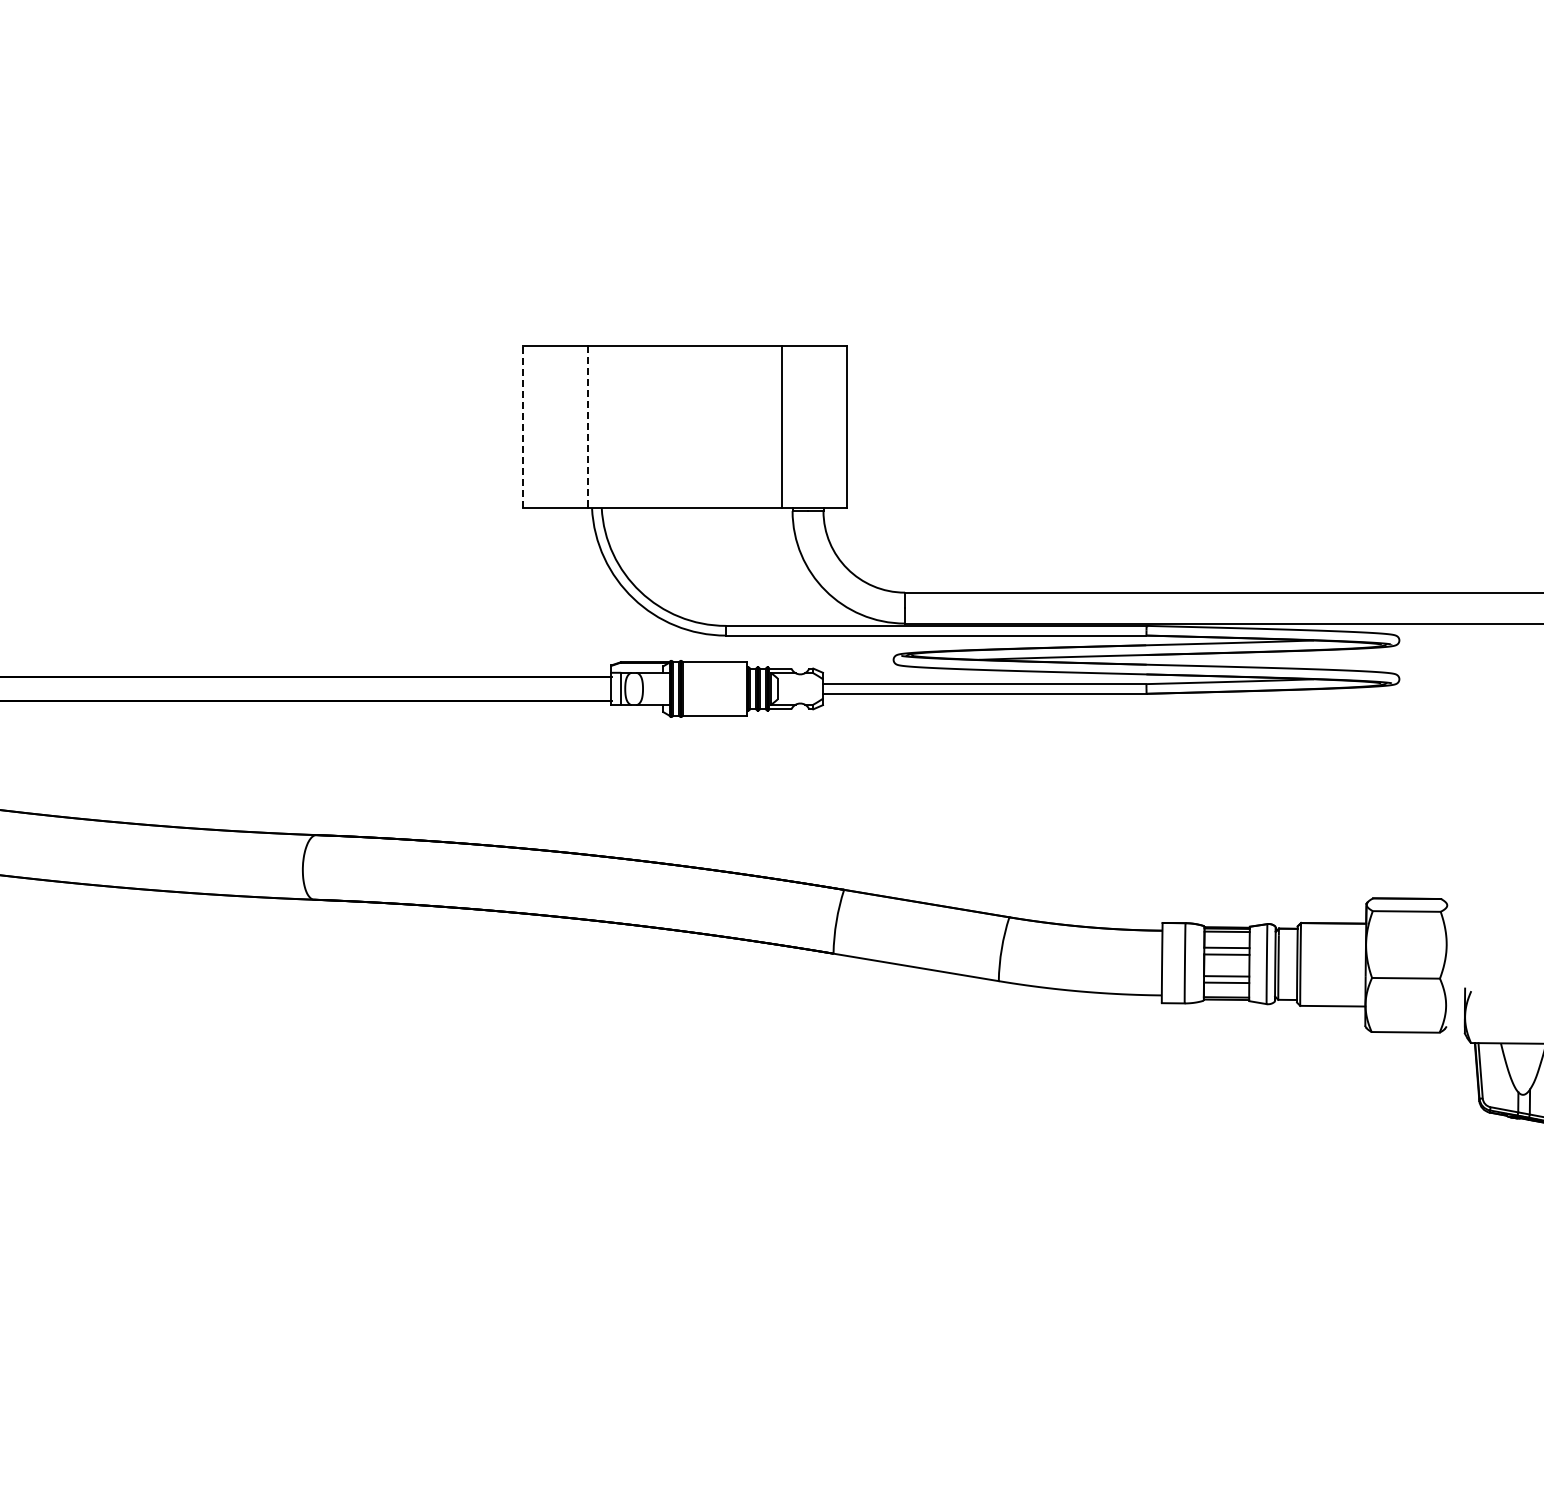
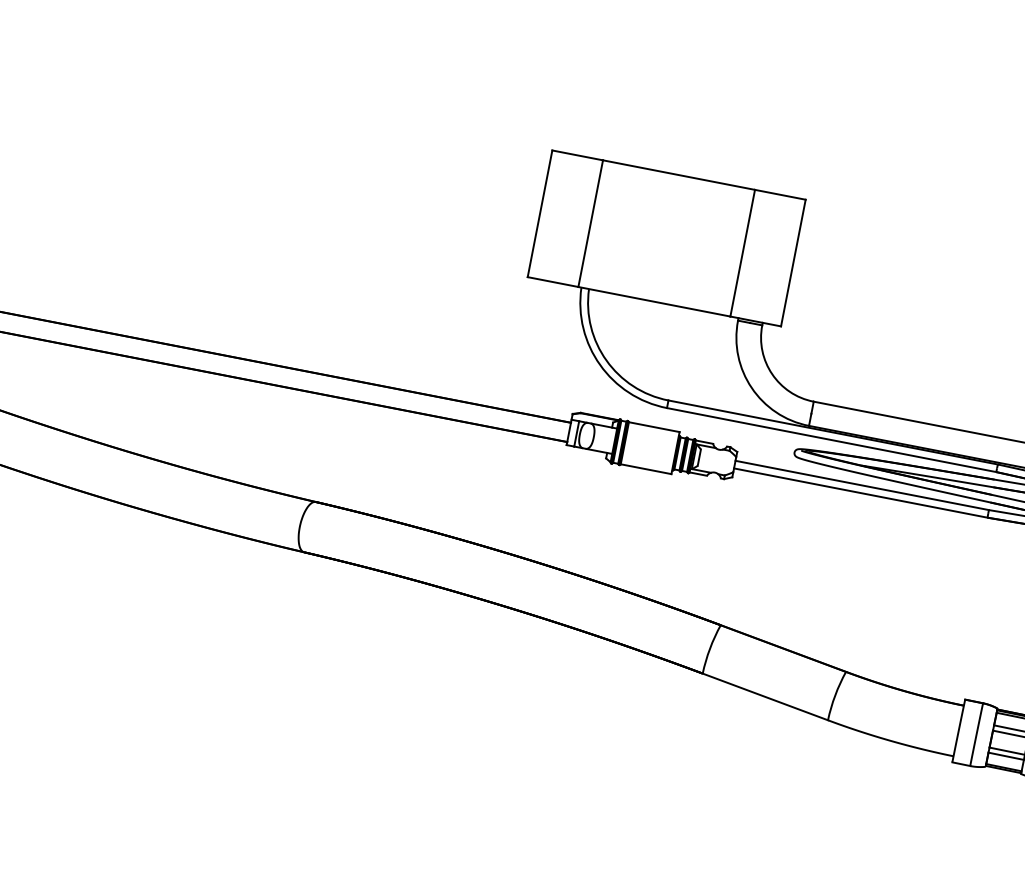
line: (523, 427) -> (540, 214), dashed -> solid
line: (588, 427) -> (590, 224), dashed -> solid

